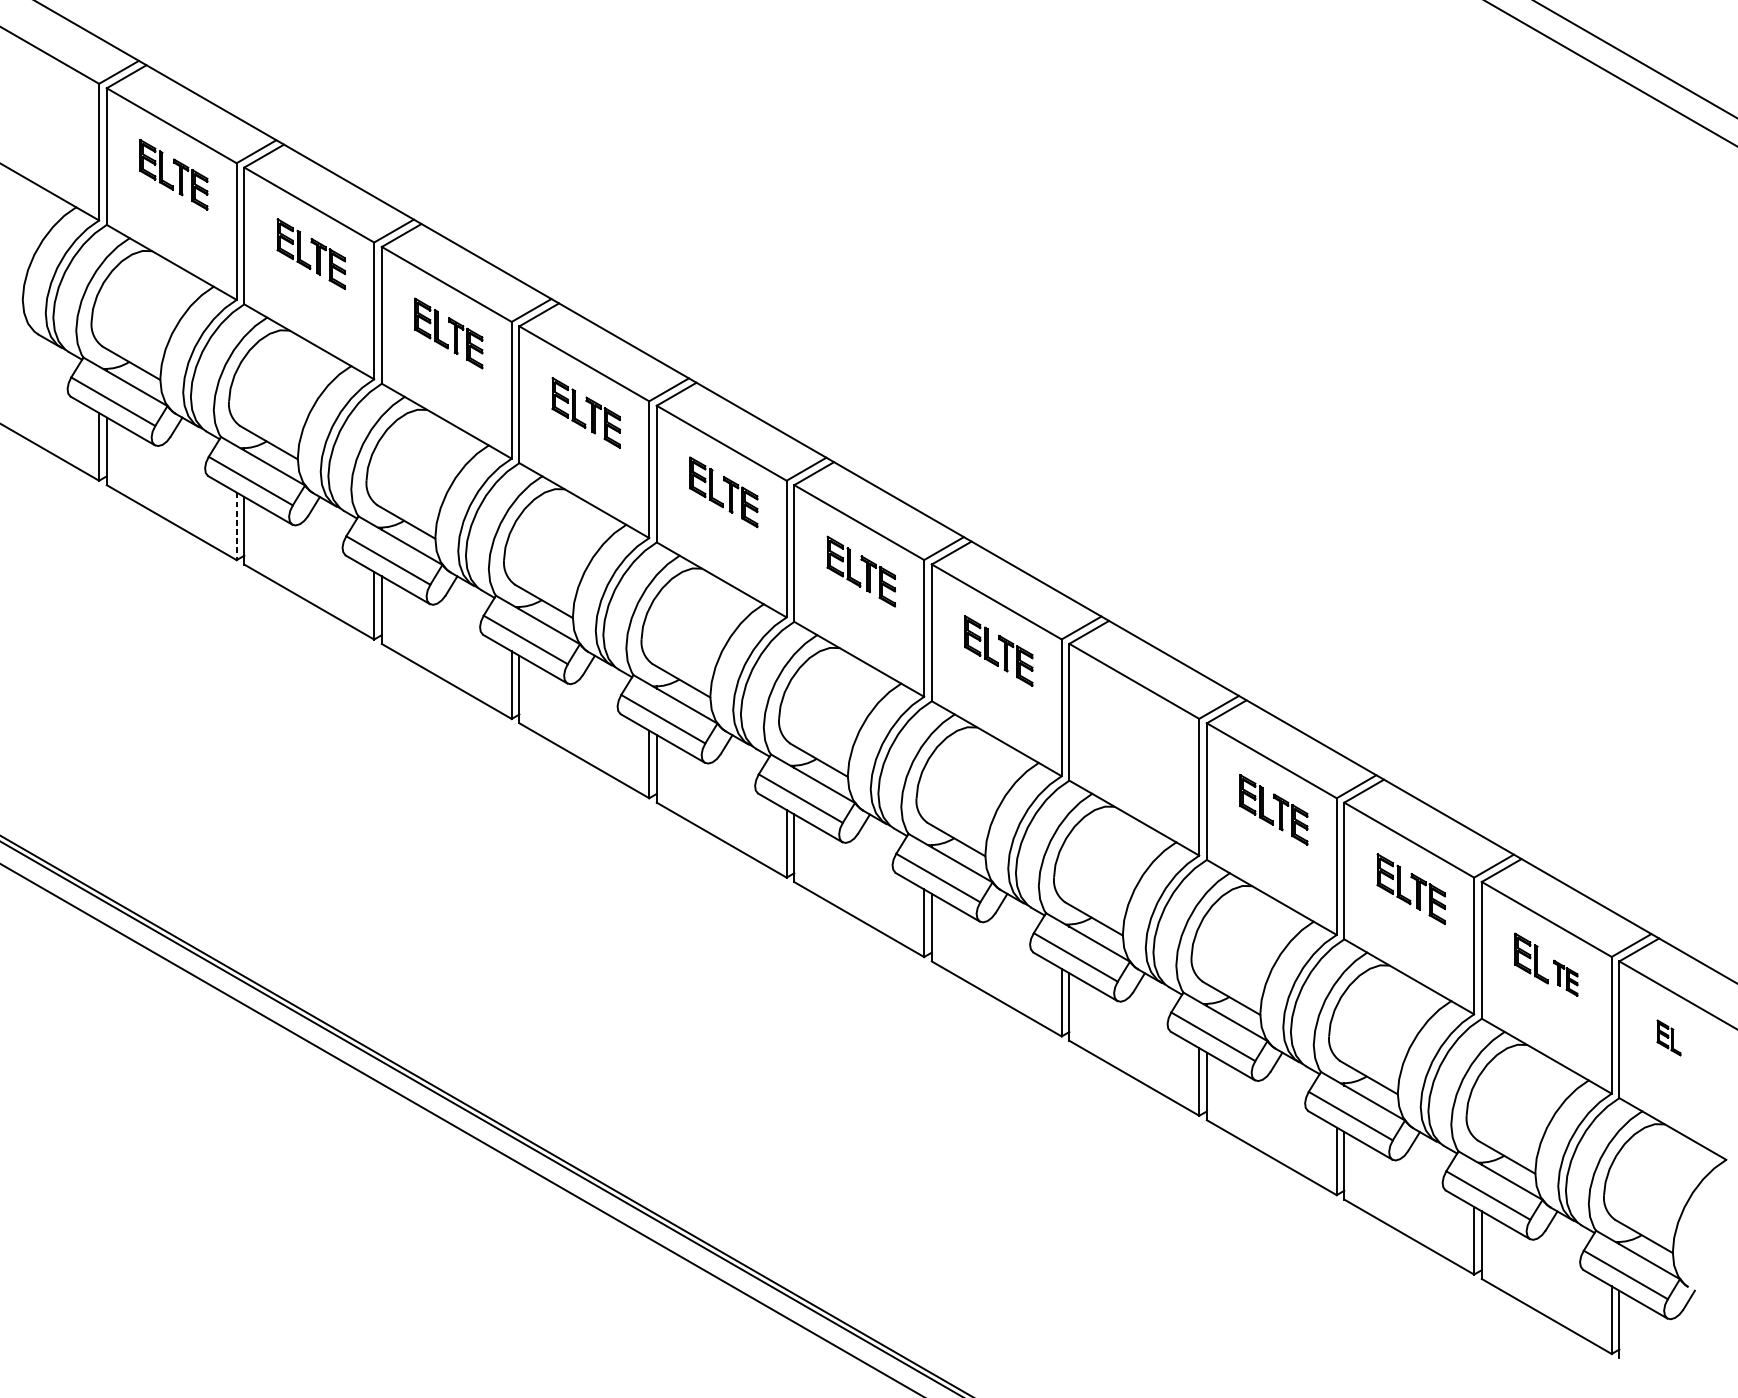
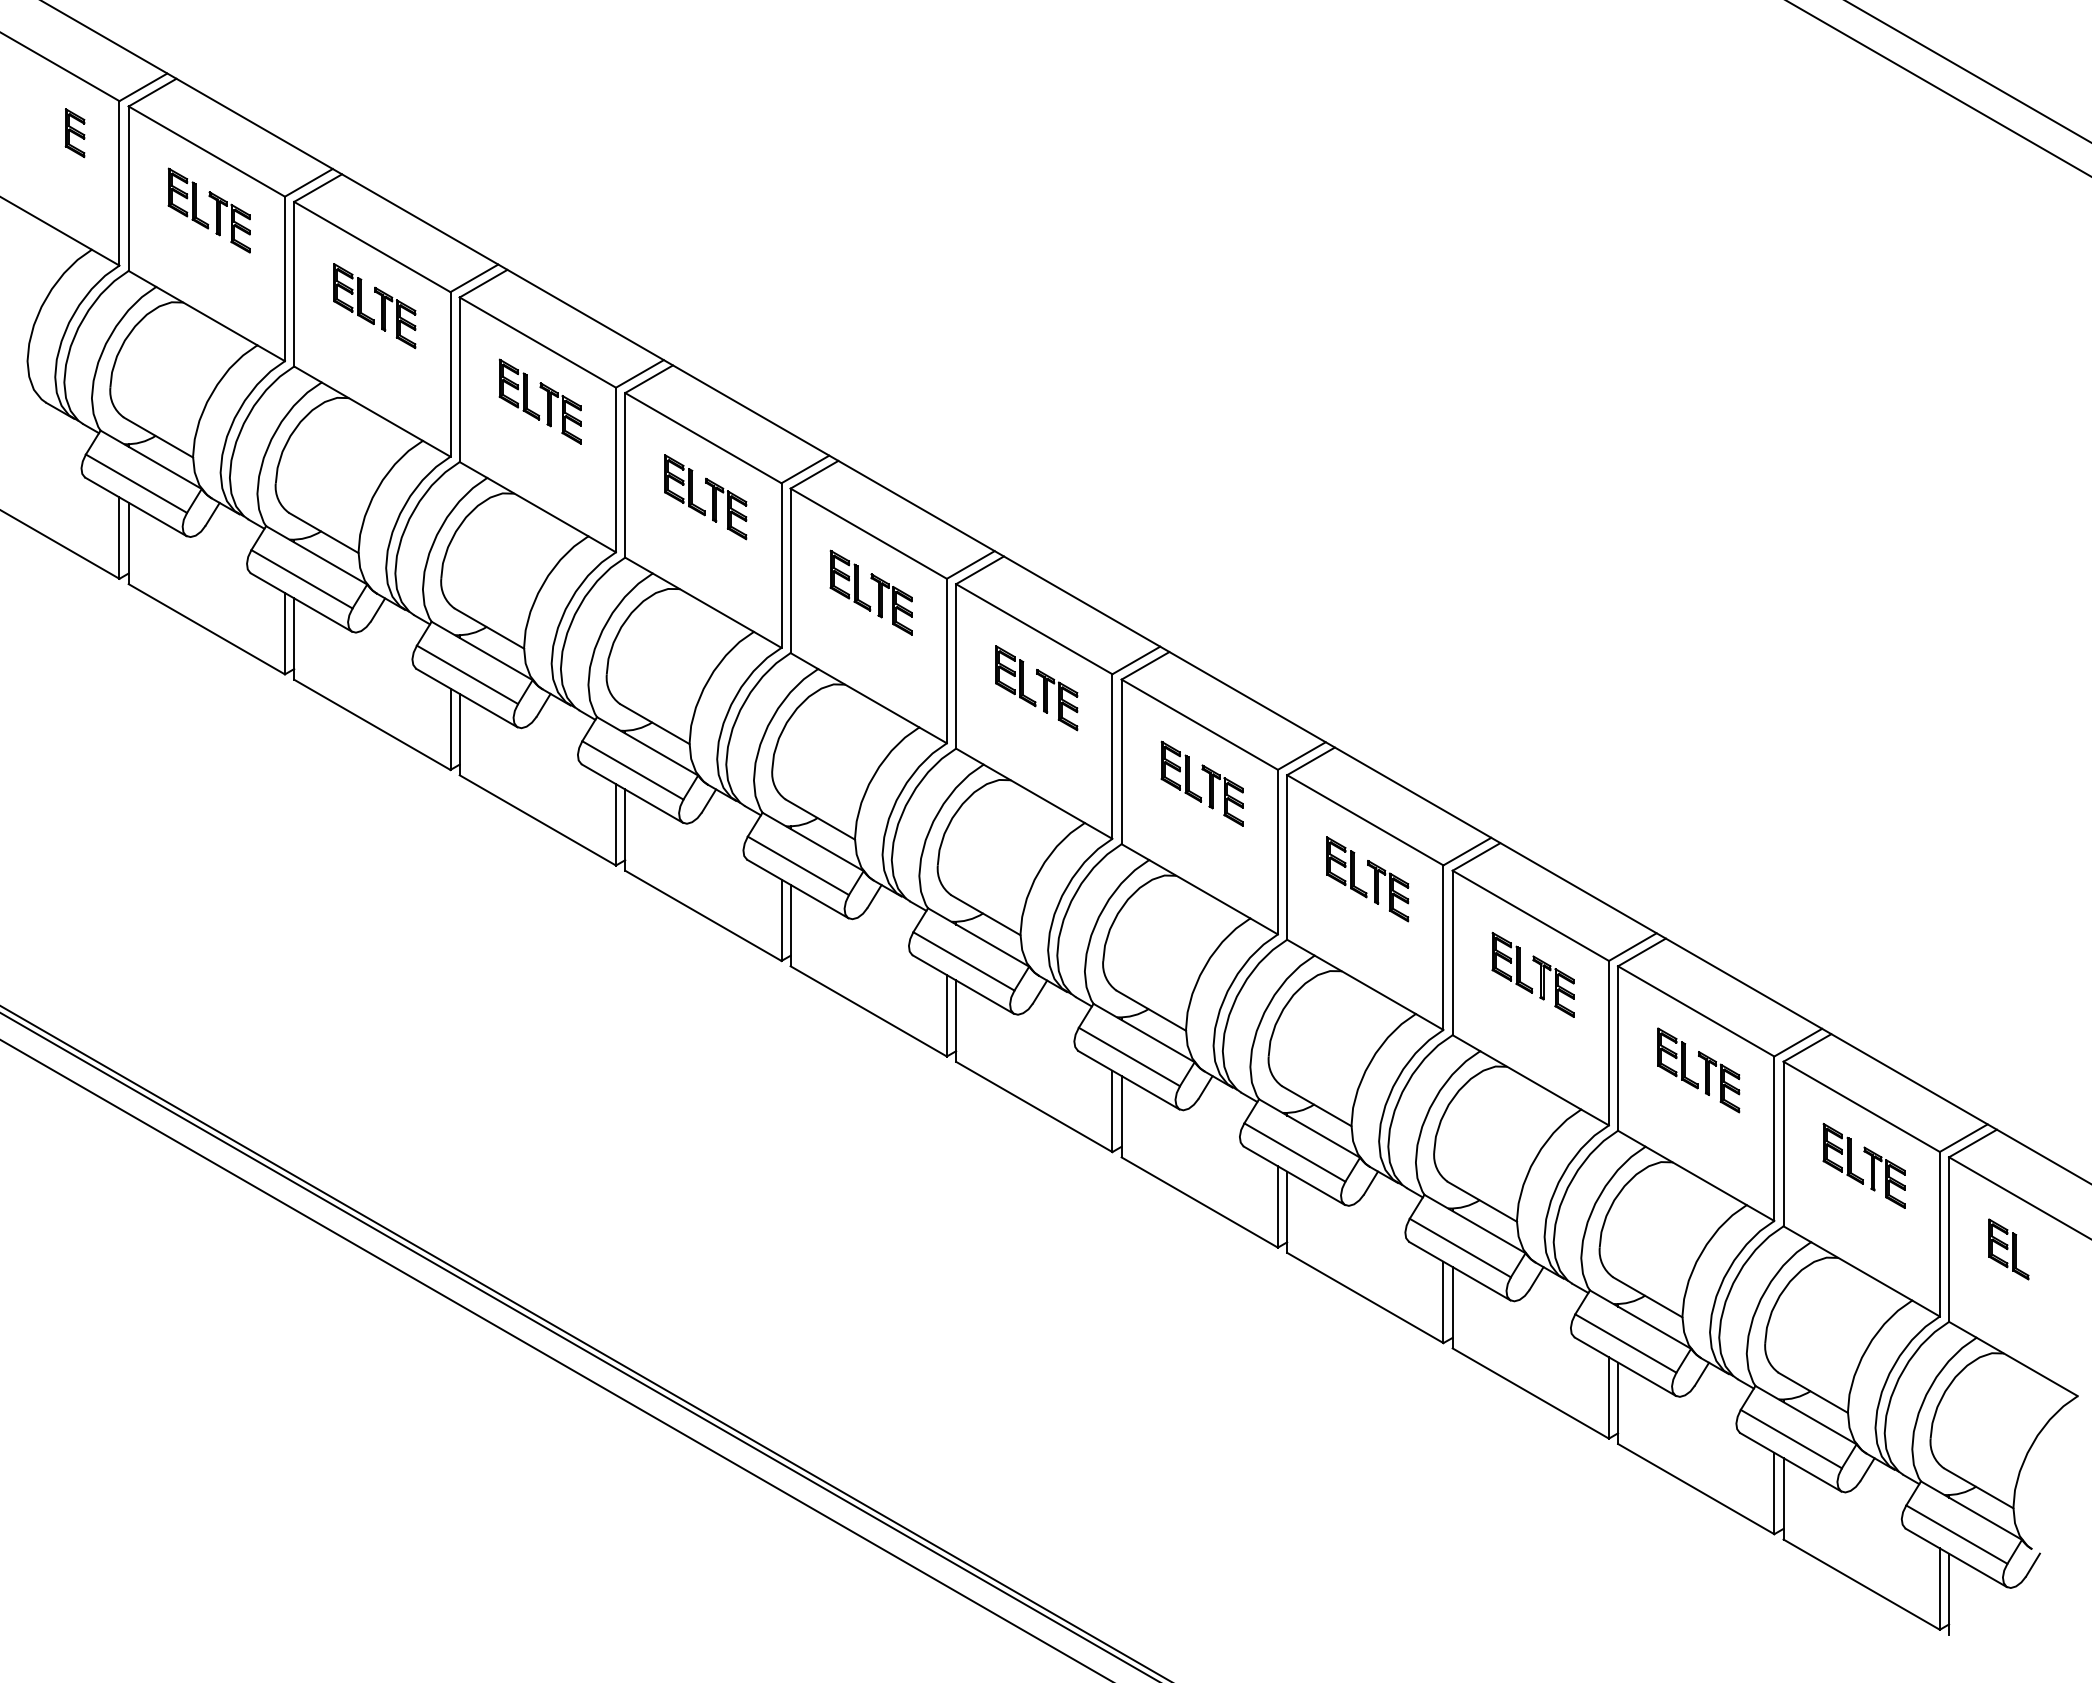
part: (61, 110) -> (74, 133), added
line: (236, 526) -> (284, 633), dashed -> solid
part: (1141, 730) -> (1374, 879), added
part: (1565, 978) -> (1884, 1177), size x1.43
part: (1668, 1038) -> (2008, 1249), size x1.43

